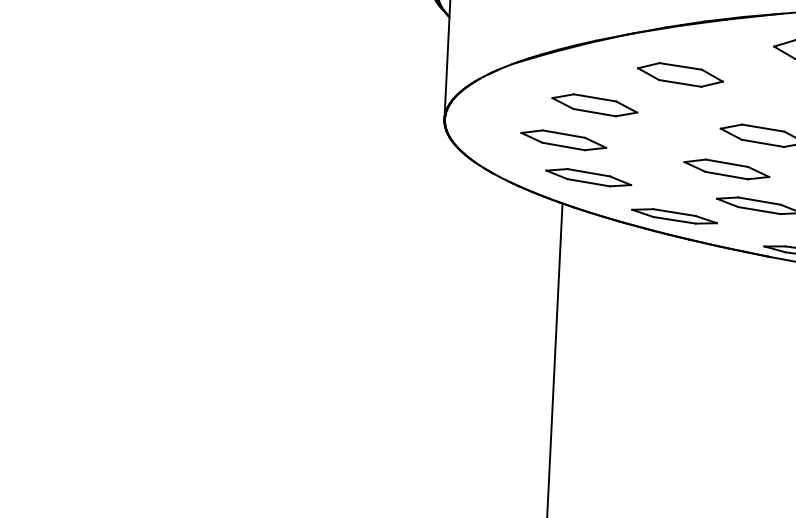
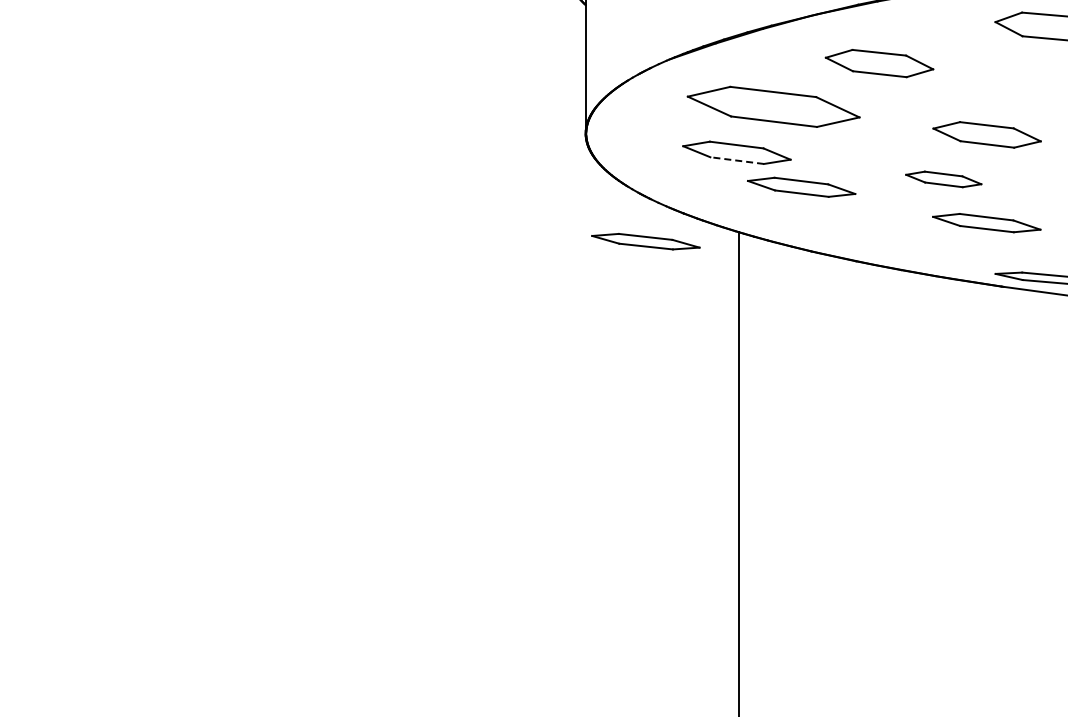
part: (594, 104) -> (773, 106), size x1.6
line: (563, 146) -> (736, 160), solid -> dashed
part: (726, 169) -> (943, 179), size x0.7
part: (588, 177) -> (801, 186), moved
part: (674, 216) -> (645, 241), moved

